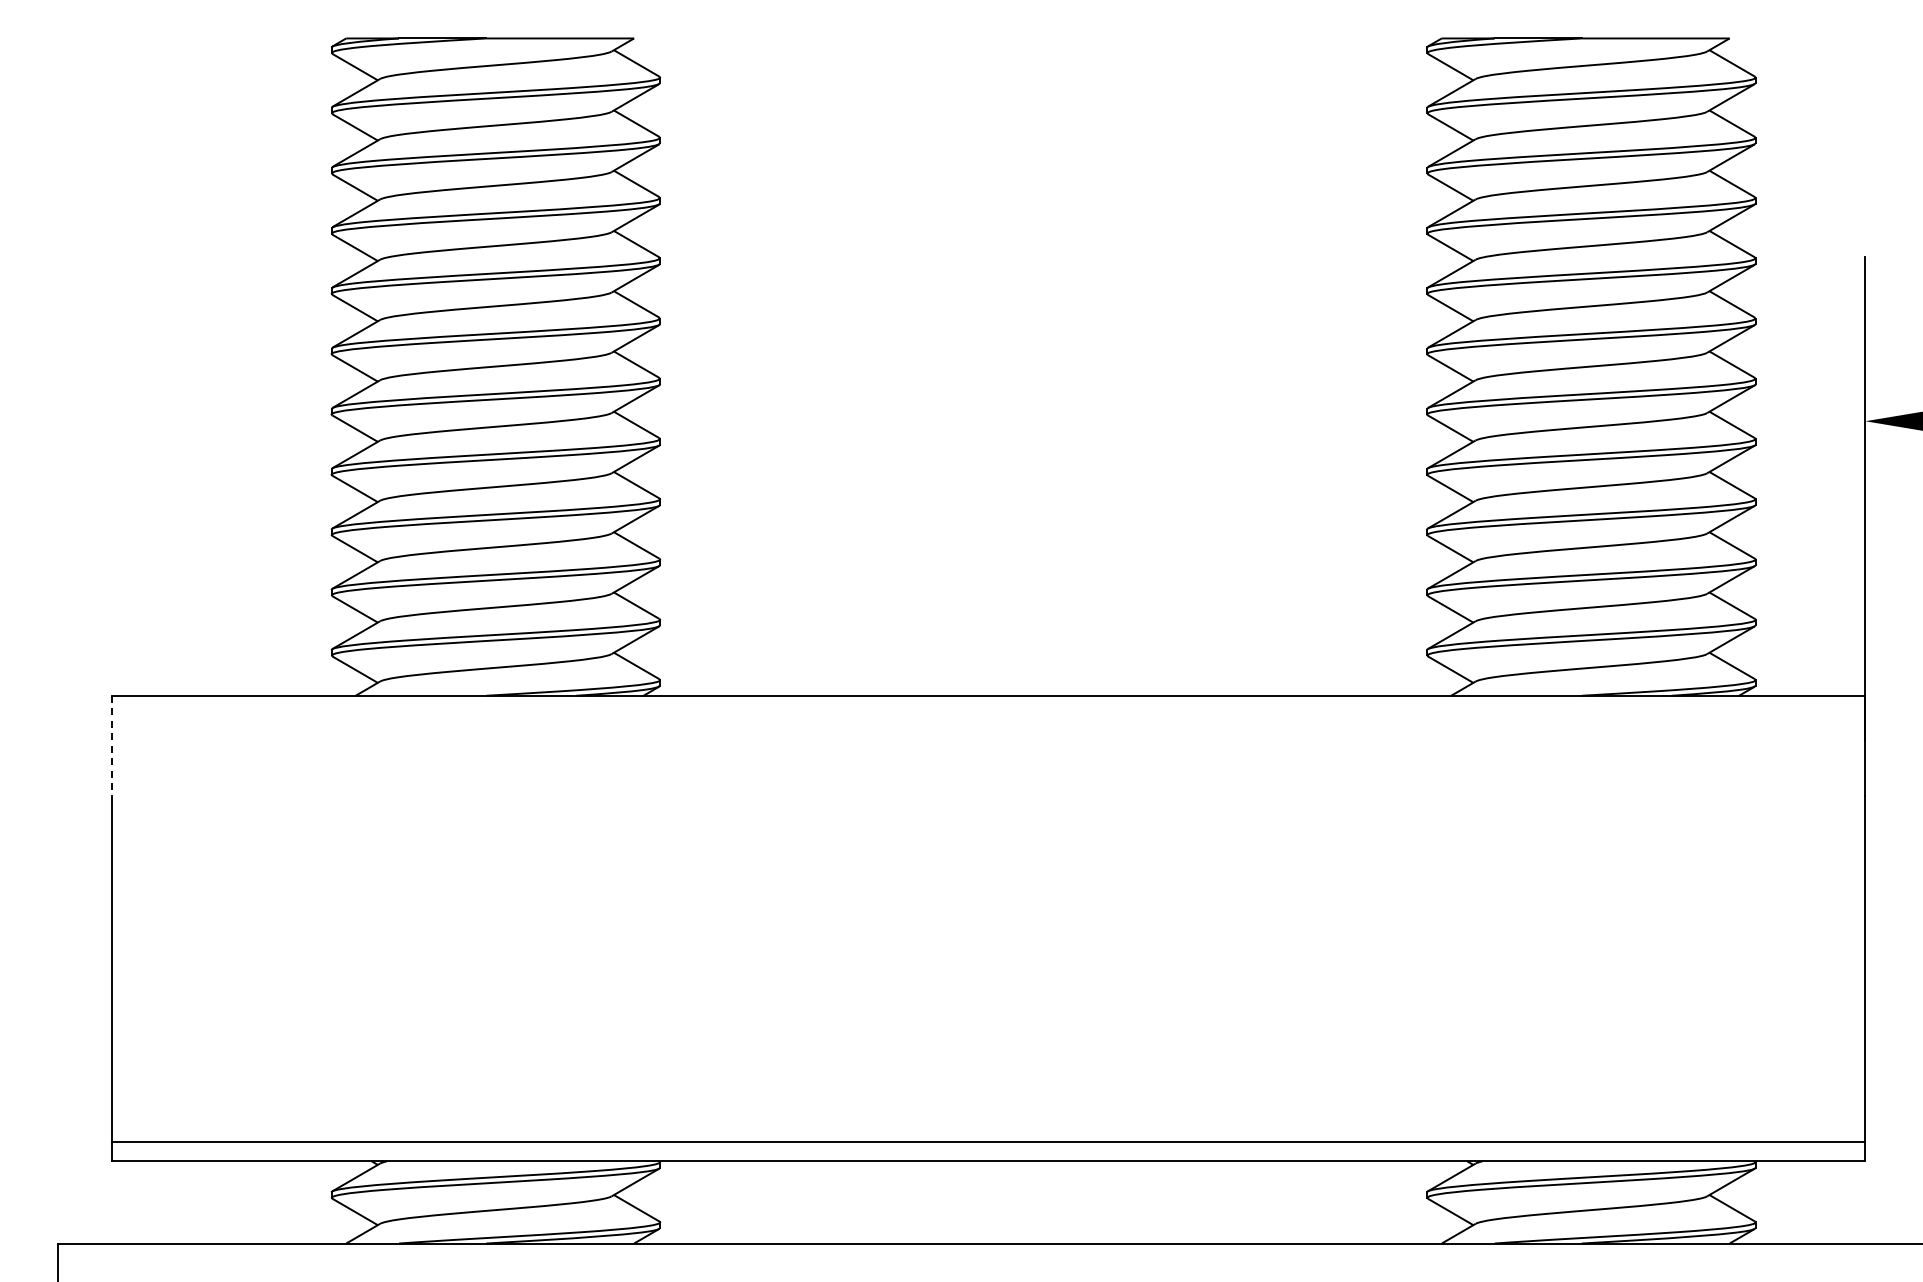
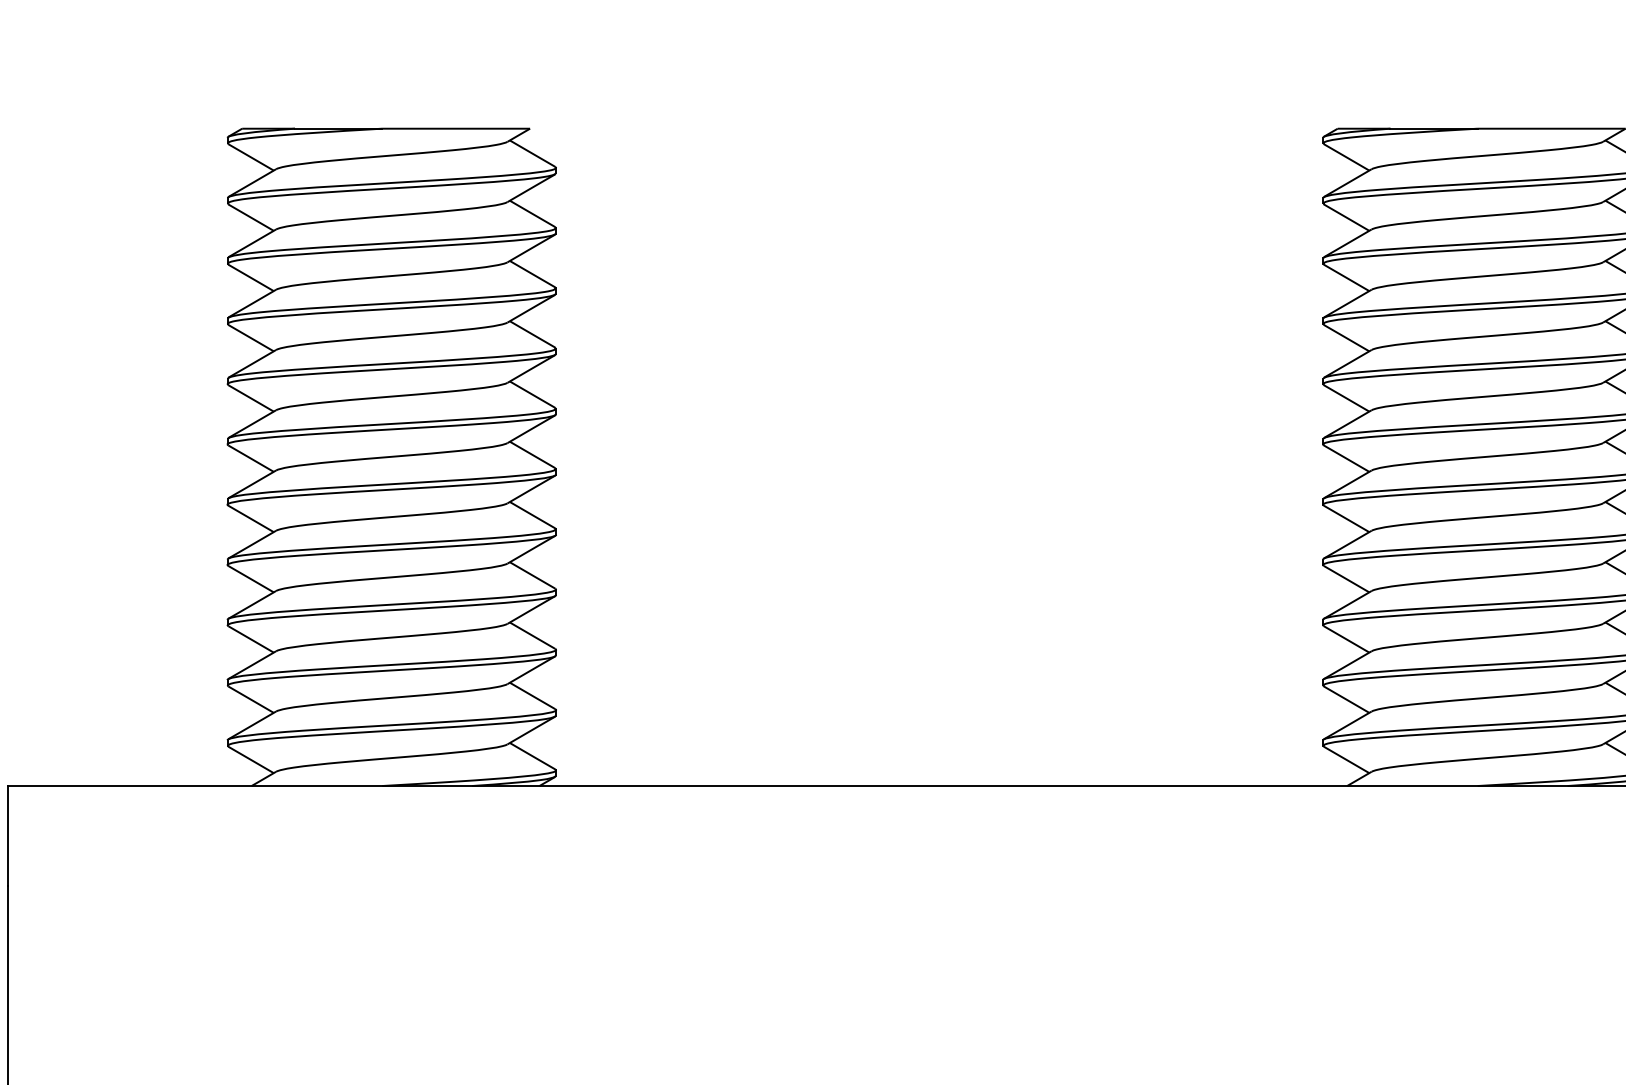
line: (112, 746) -> (8, 836), dashed -> solid

